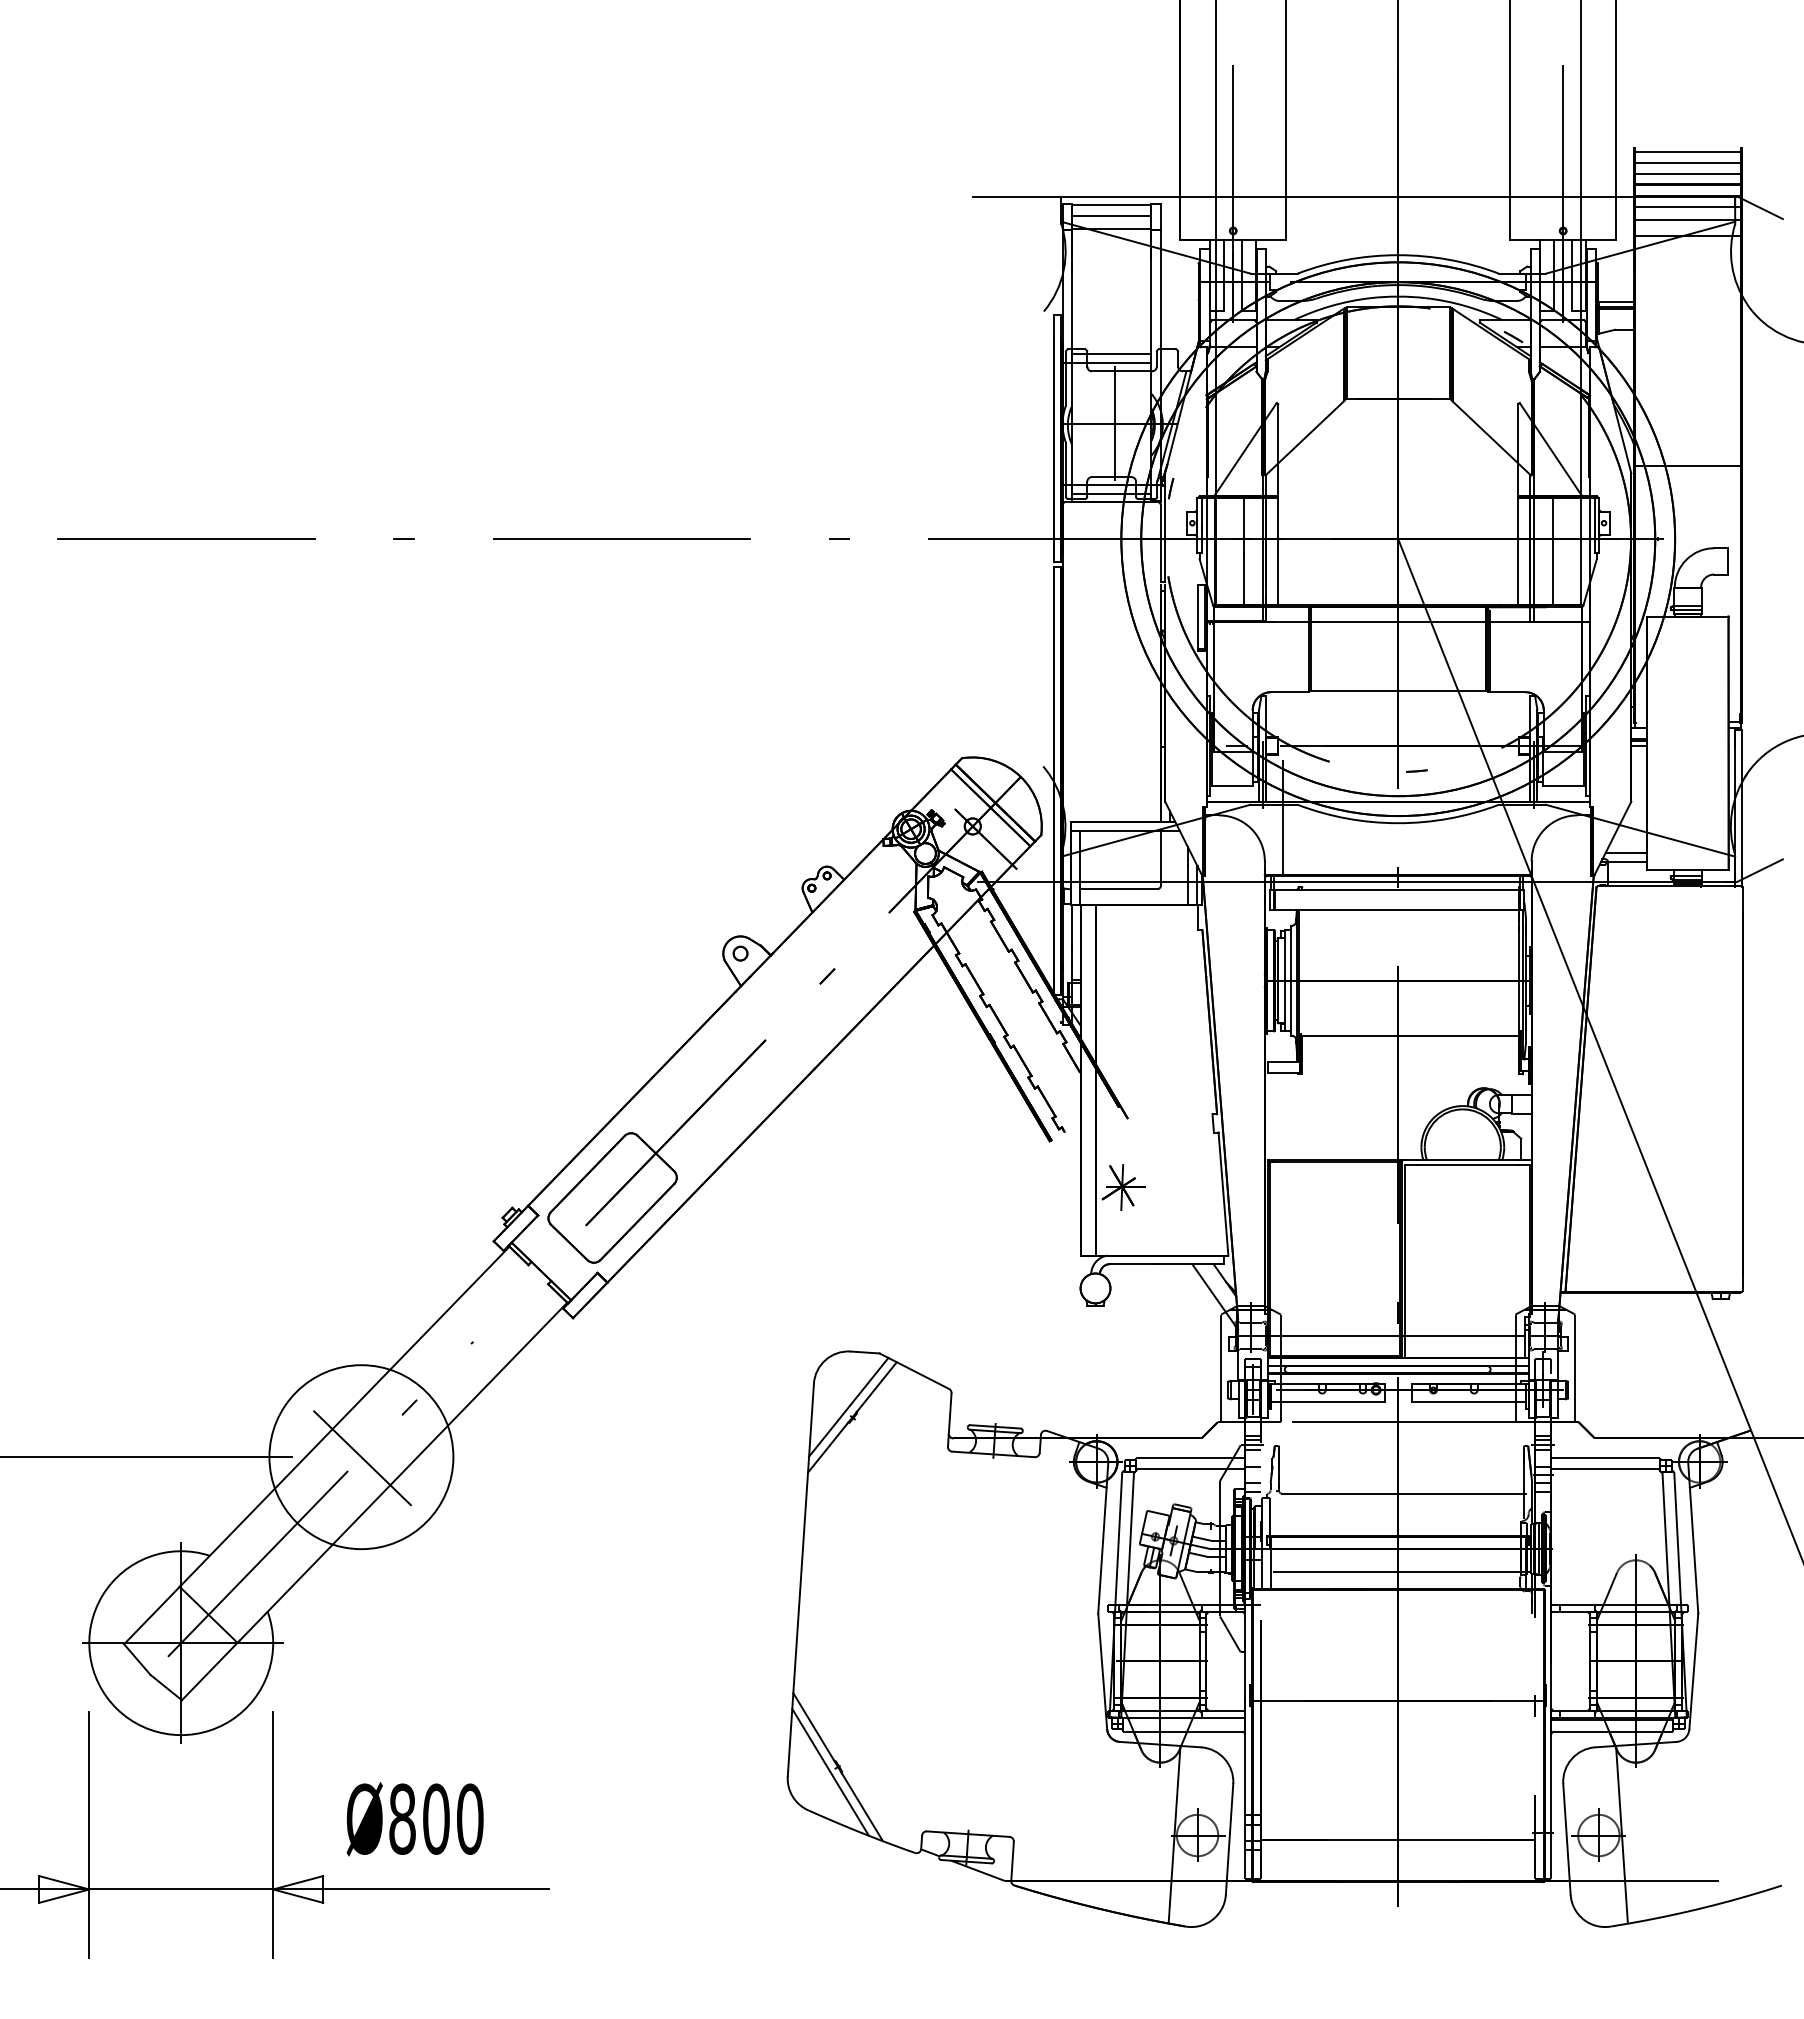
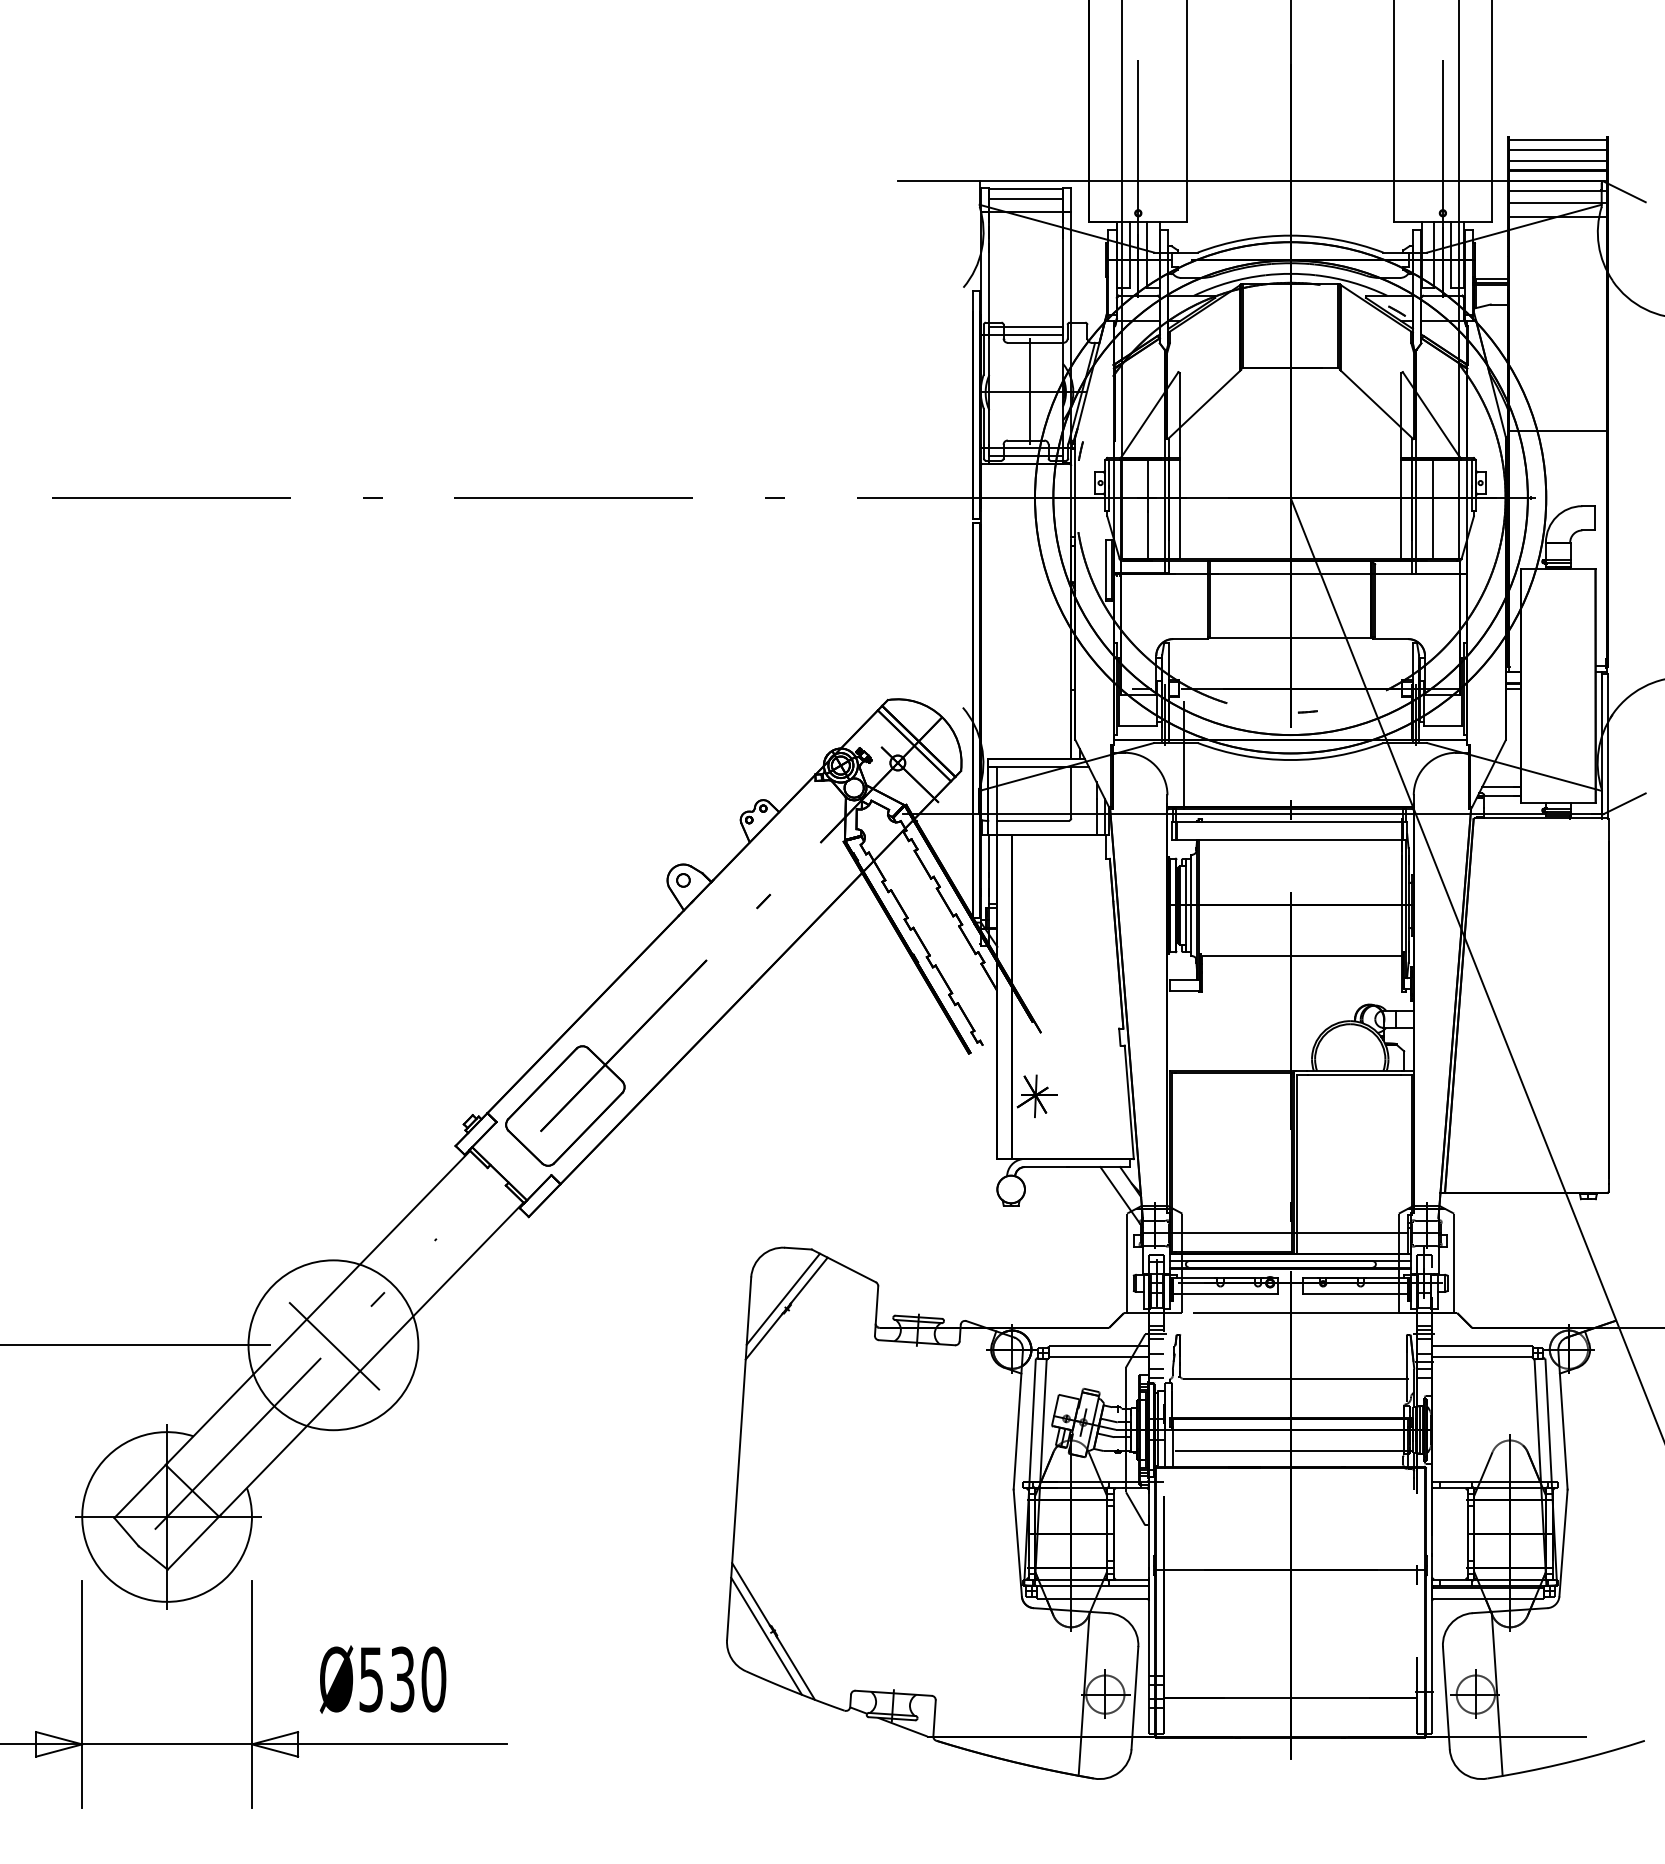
text: (419, 1819) -> (387, 1679), Ø800 -> Ø530

